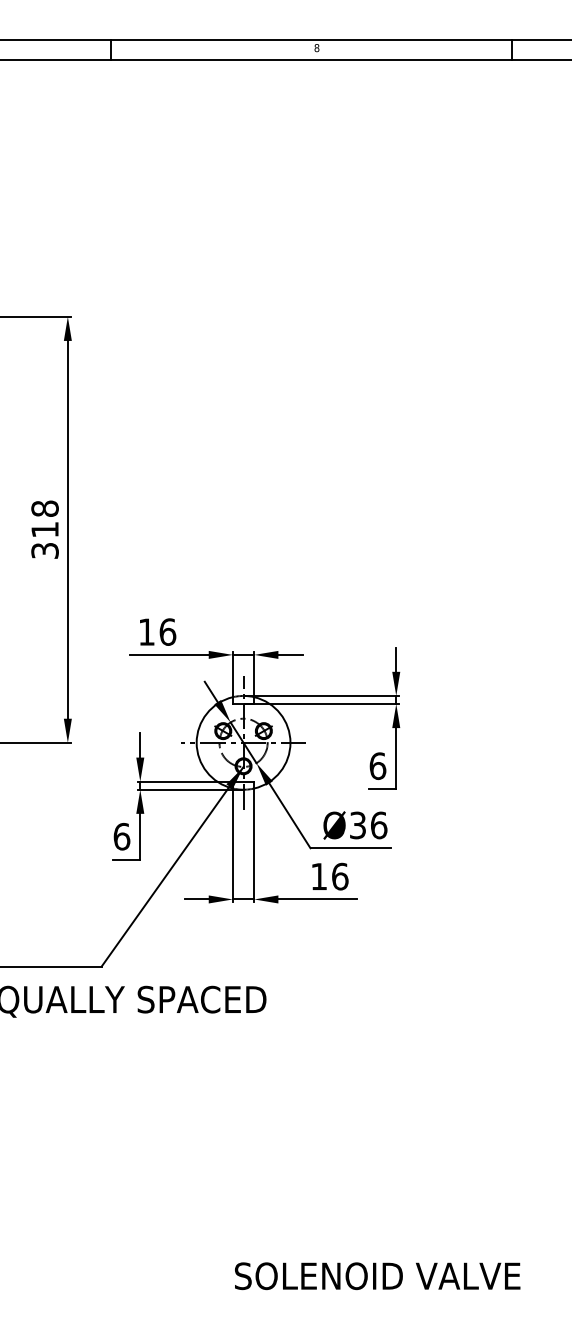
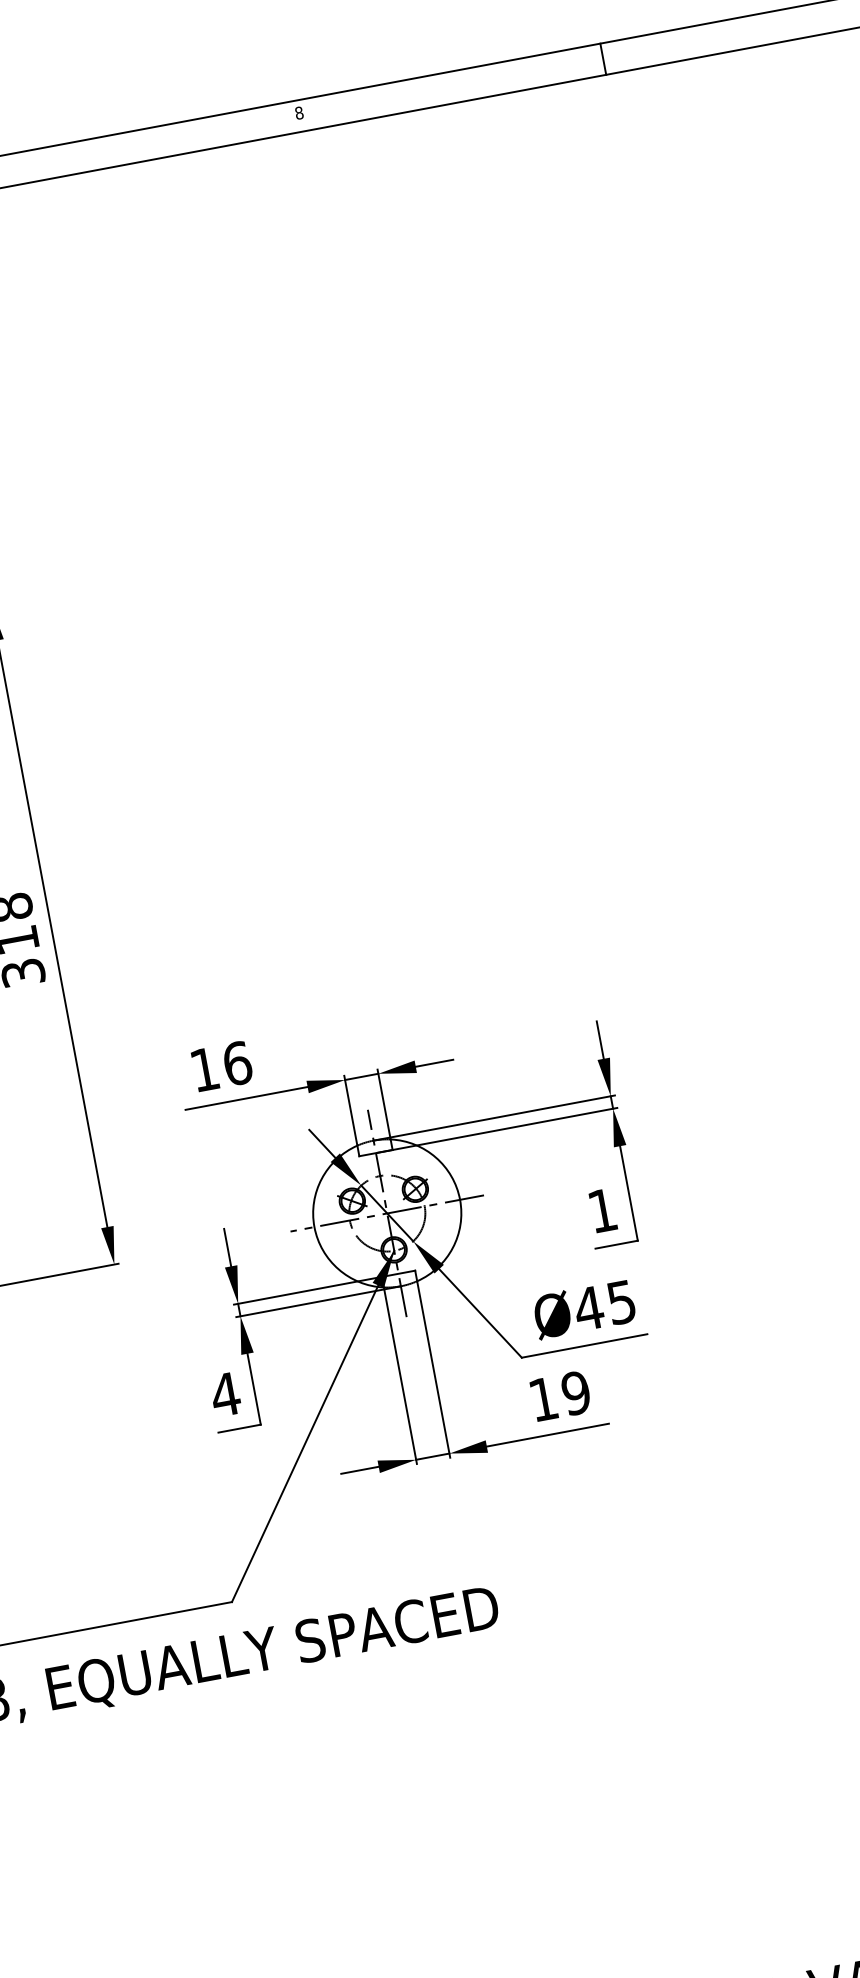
text: (377, 766) -> (602, 1211), 6 -> 1
text: (368, 825) -> (605, 1305), Ø36 -> Ø45
text: (121, 836) -> (224, 1394), 6 -> 4
text: (339, 876) -> (575, 1393), 16 -> 19

